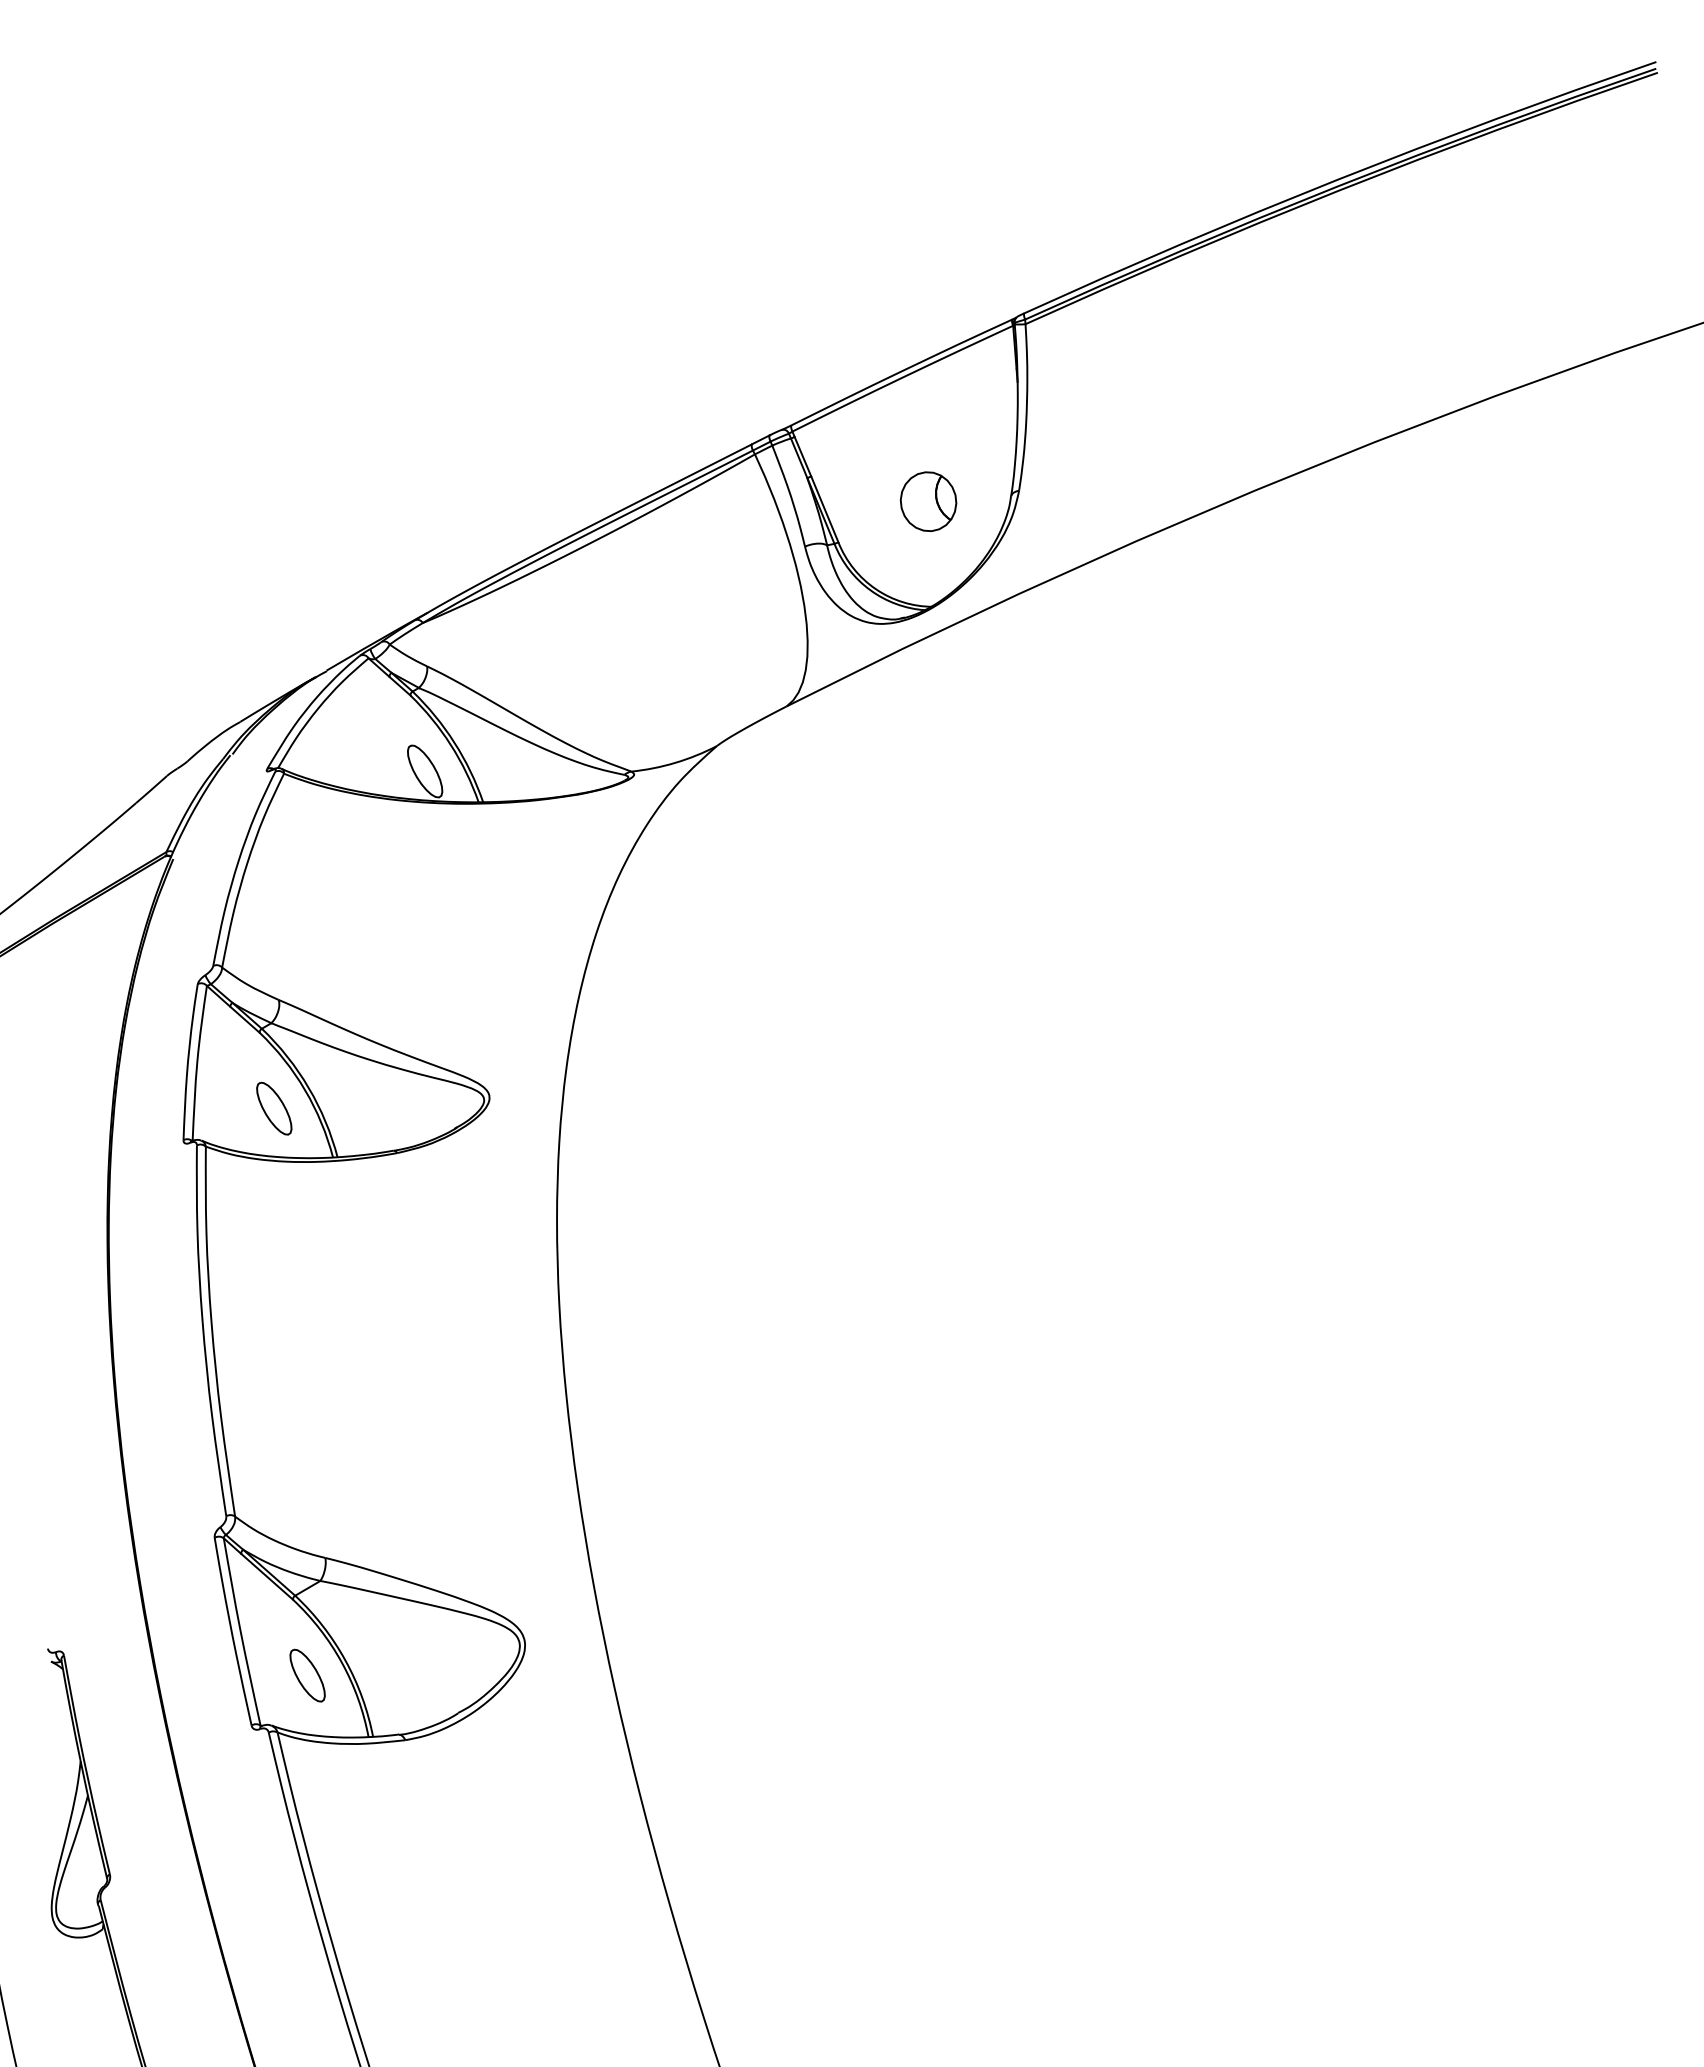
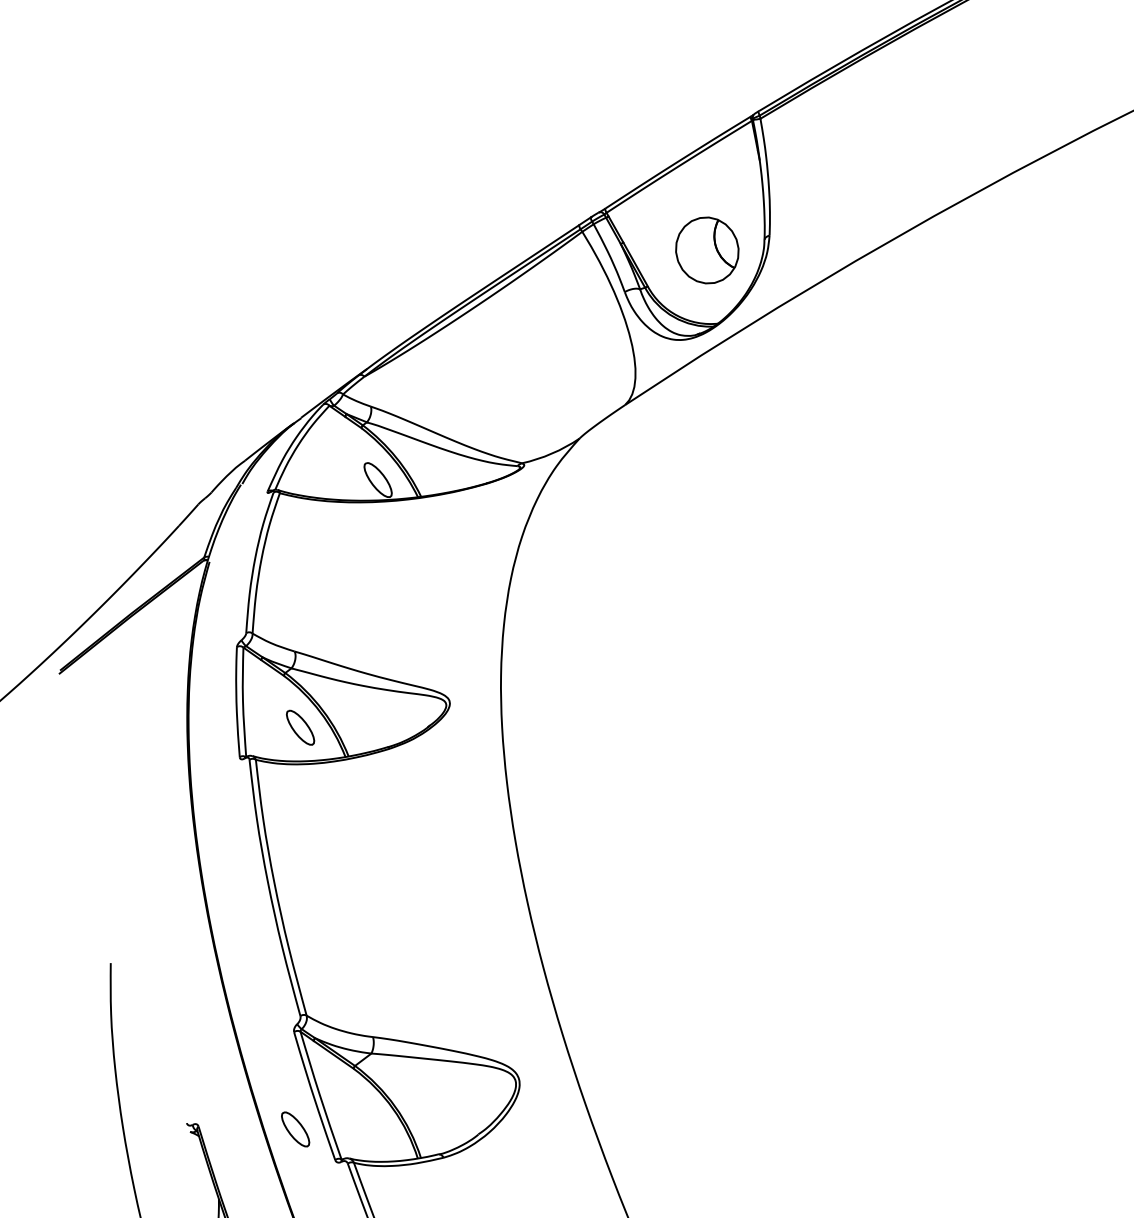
part: (928, 501) -> (707, 250), size x1.6
part: (307, 1675) -> (295, 1129), moved

